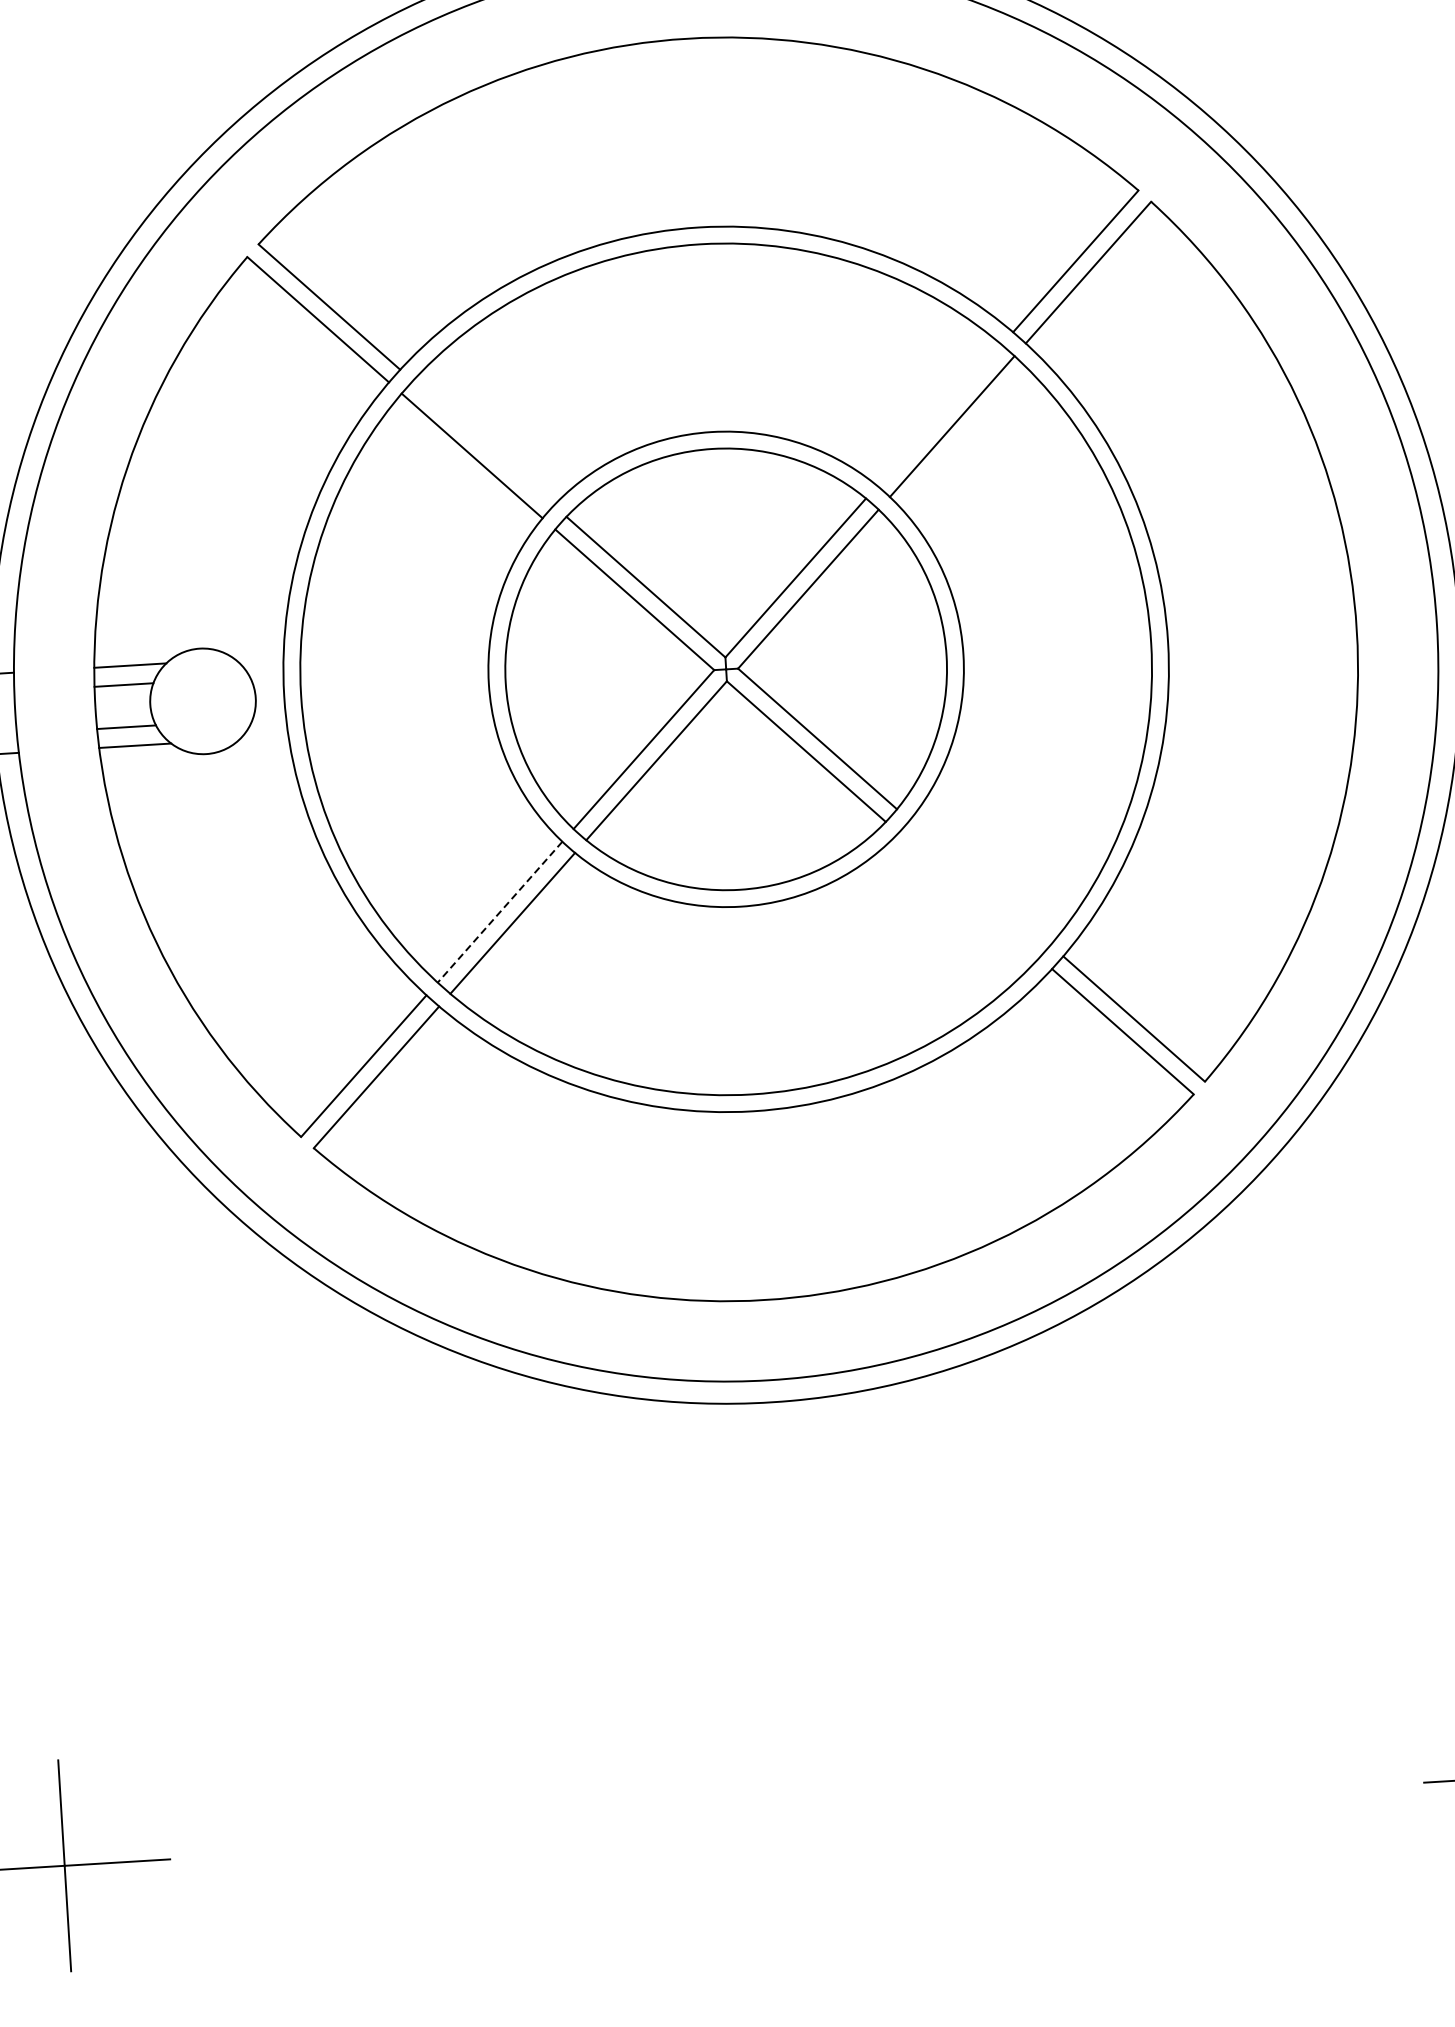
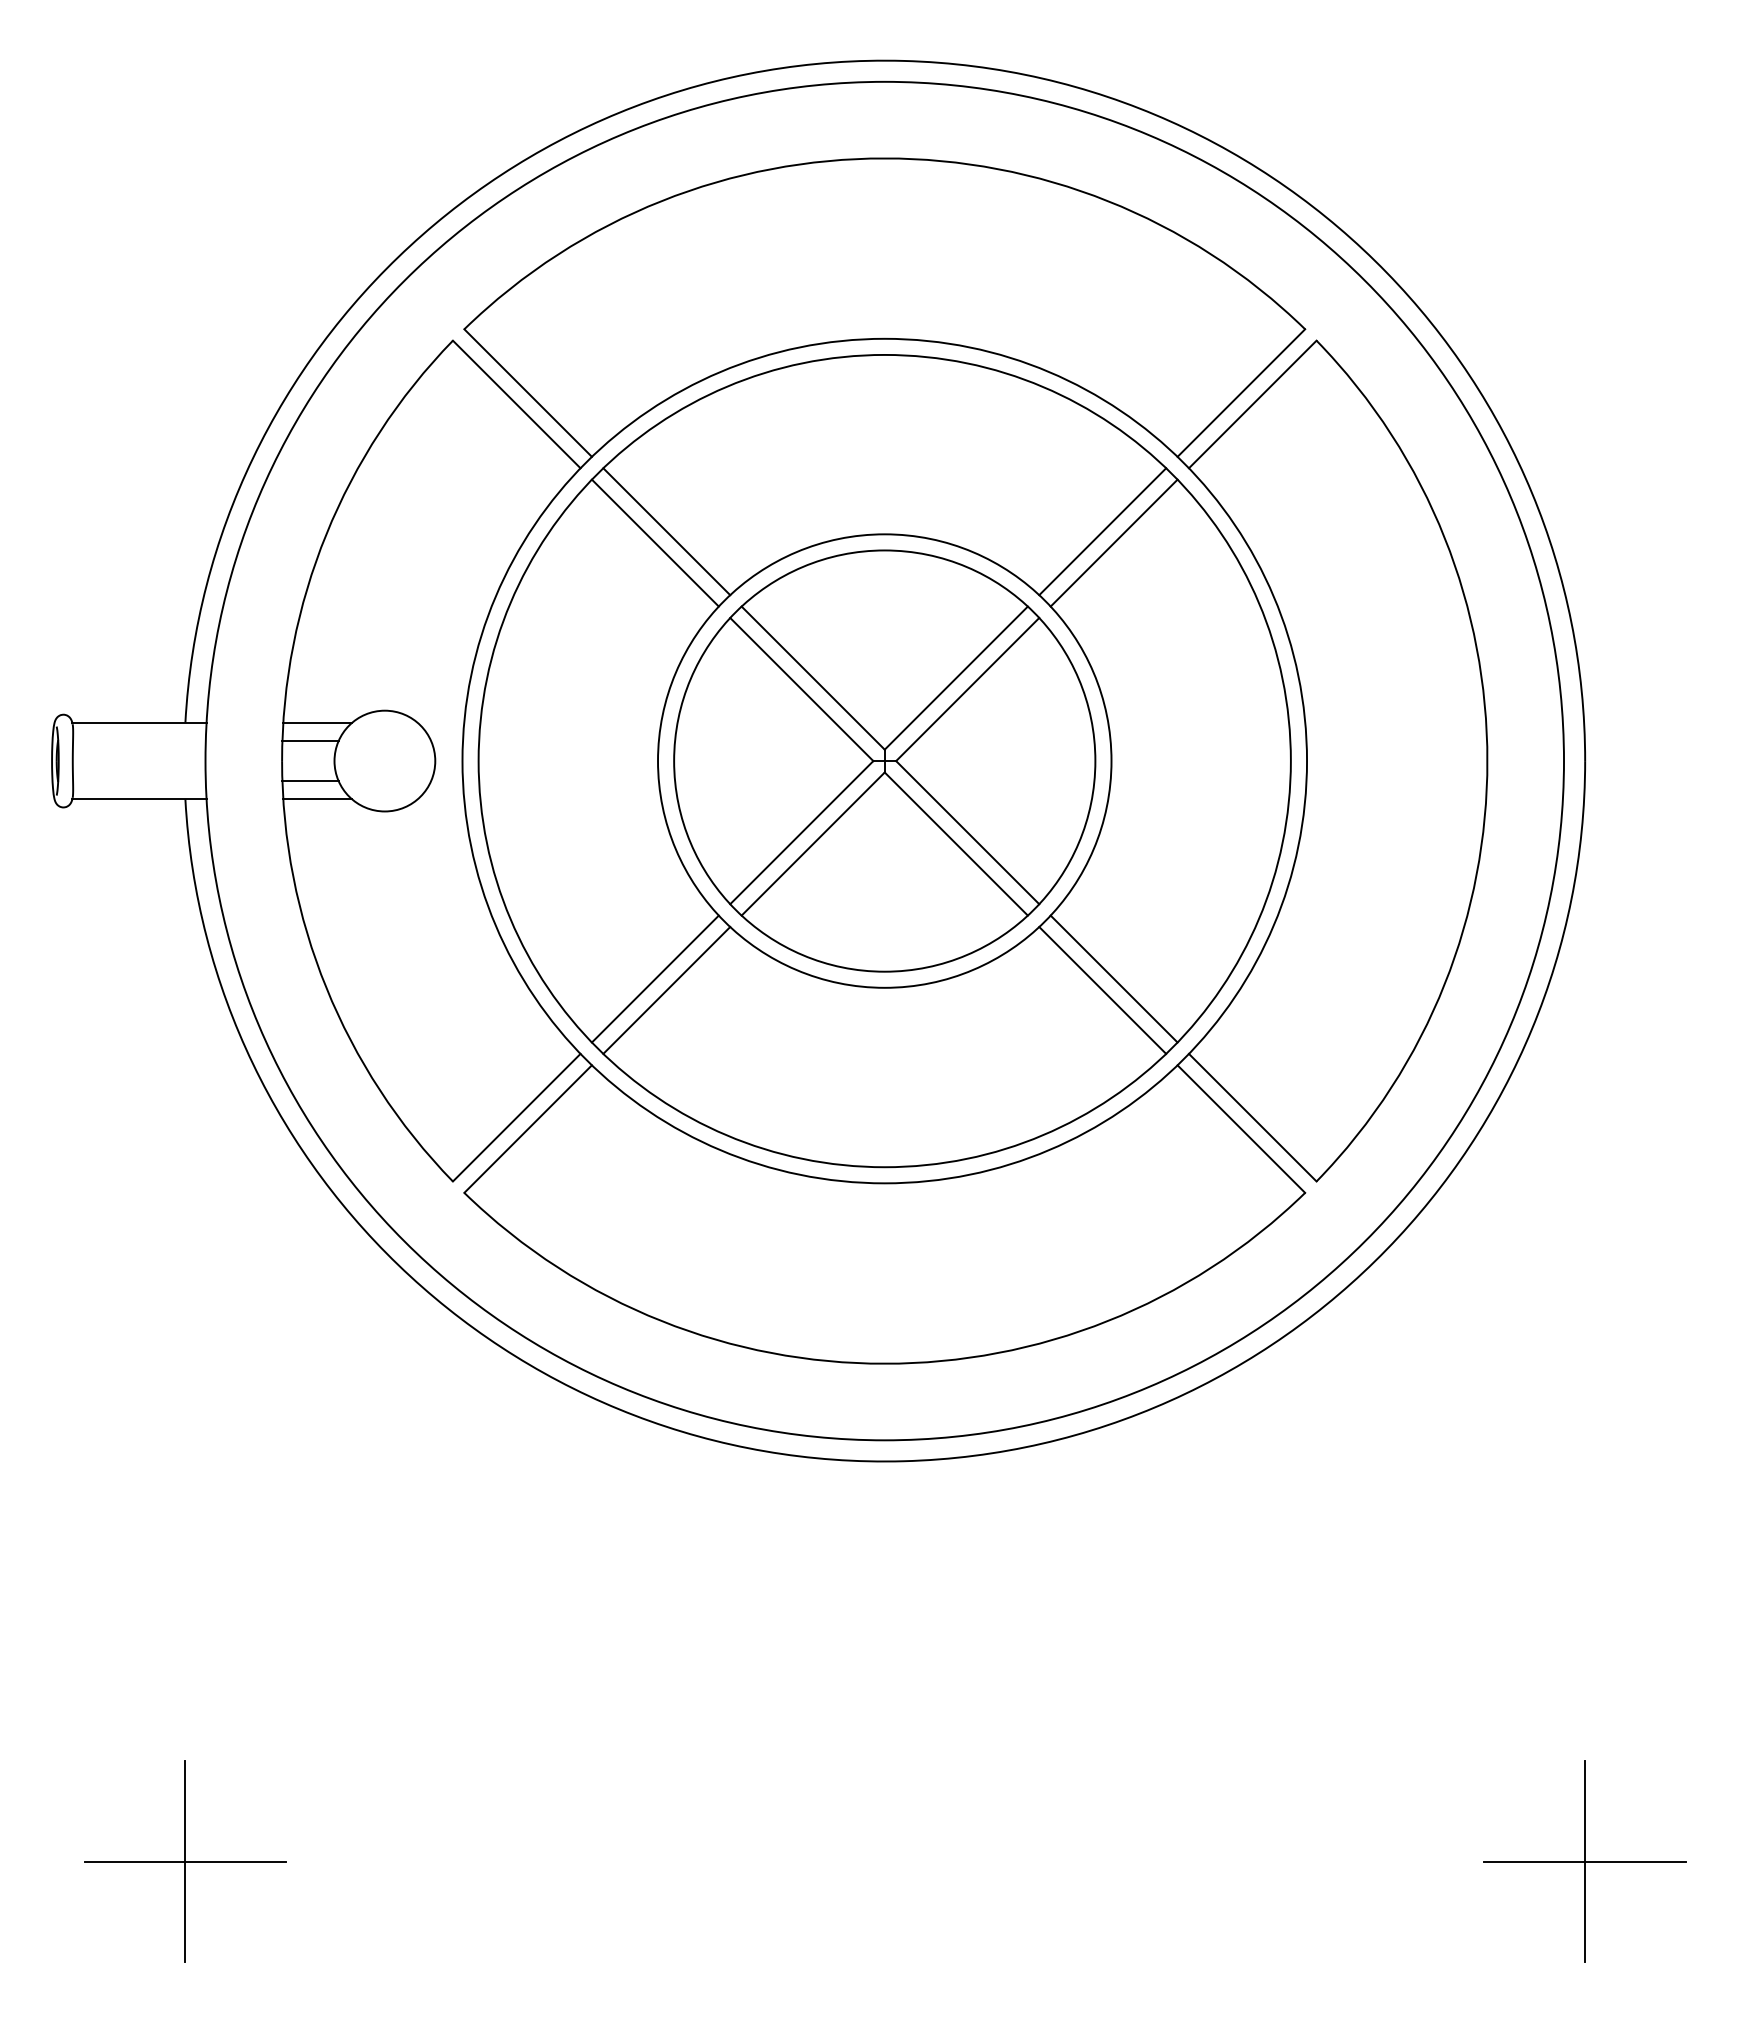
line: (939, 415) -> (1102, 531), added
line: (483, 443) -> (666, 531), added
line: (979, 882) -> (1113, 978), added
line: (968, 895) -> (1102, 990), added
line: (500, 912) -> (655, 979), dashed -> solid

